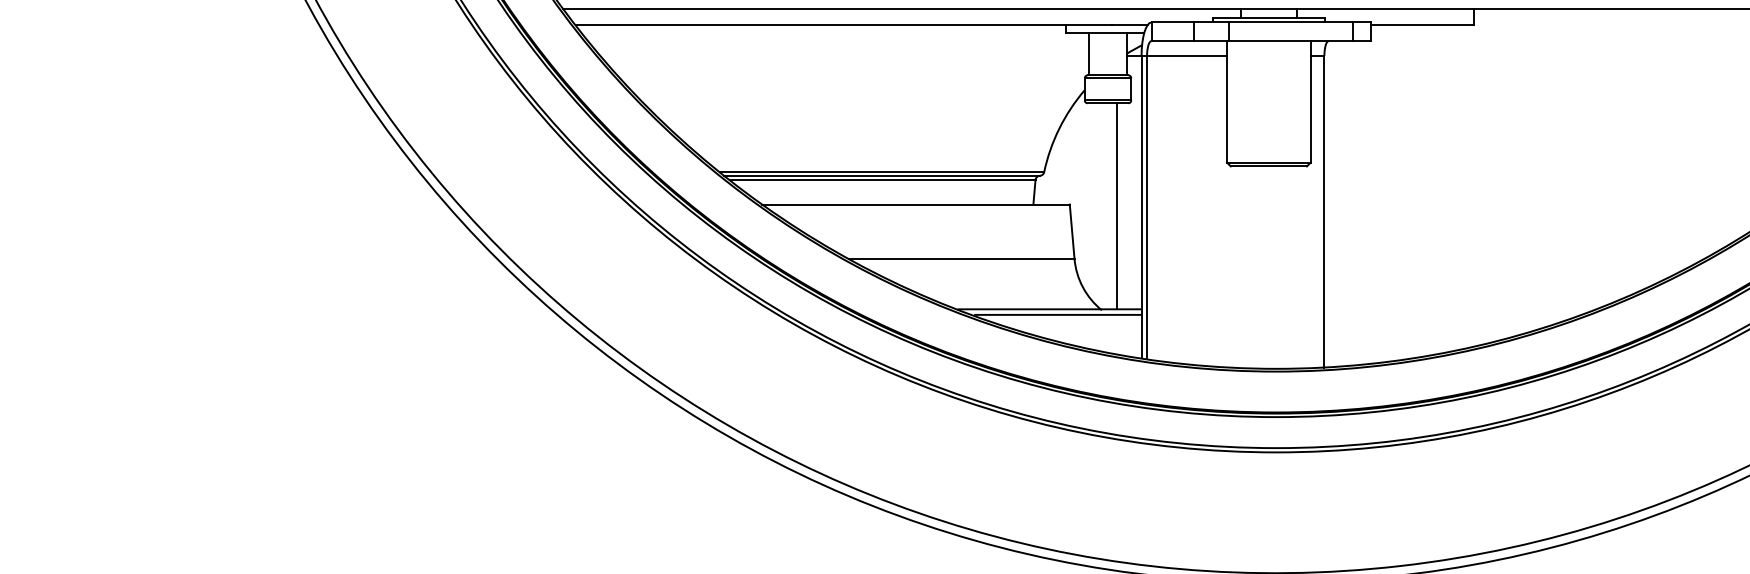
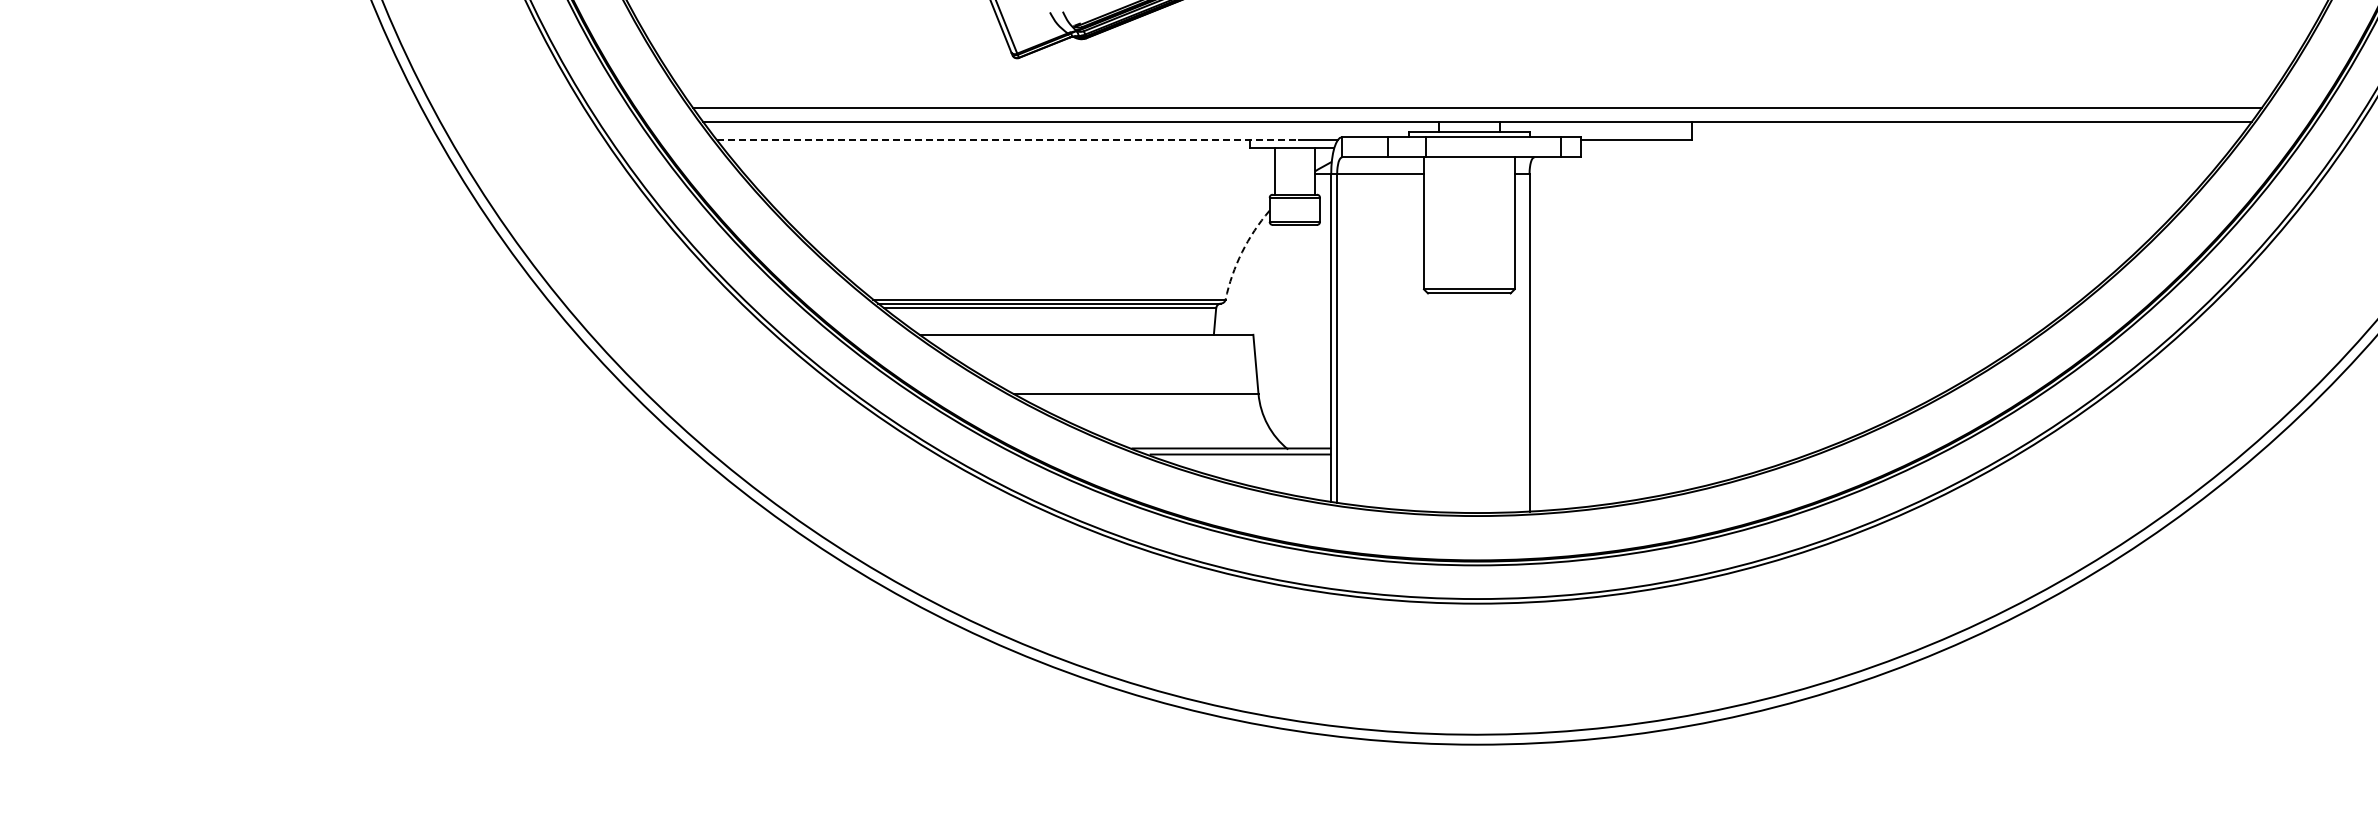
line: (844, 25) -> (1008, 140), solid -> dashed
arc: (1059, 128) -> (1242, 252), solid -> dashed
line: (1116, 206) -> (1304, 336), removed

